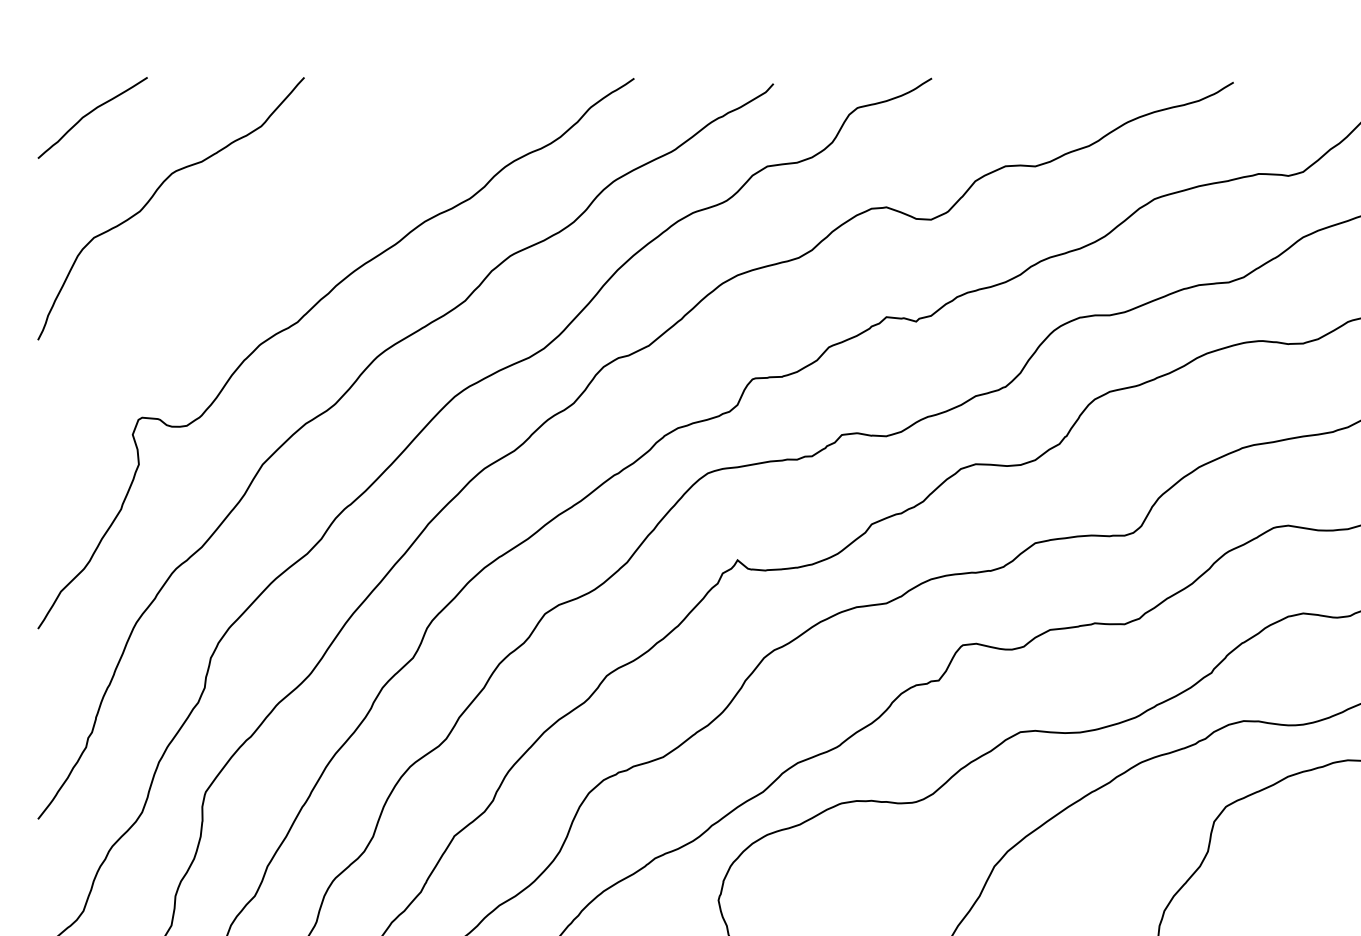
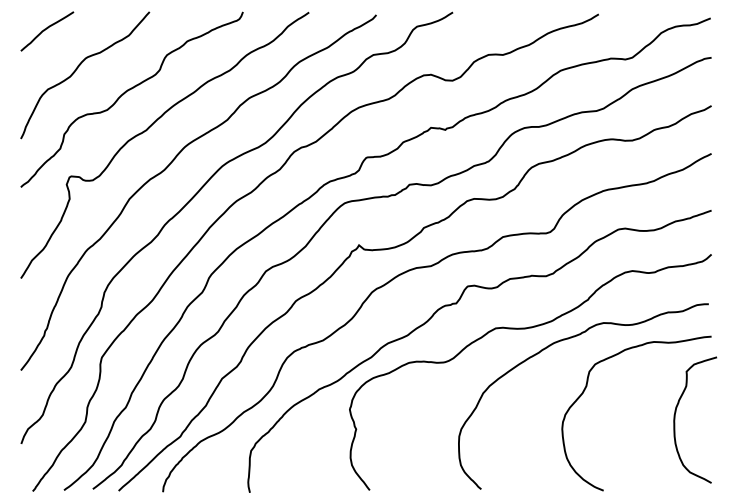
curve: (254, 246) -> (125, 93), added

